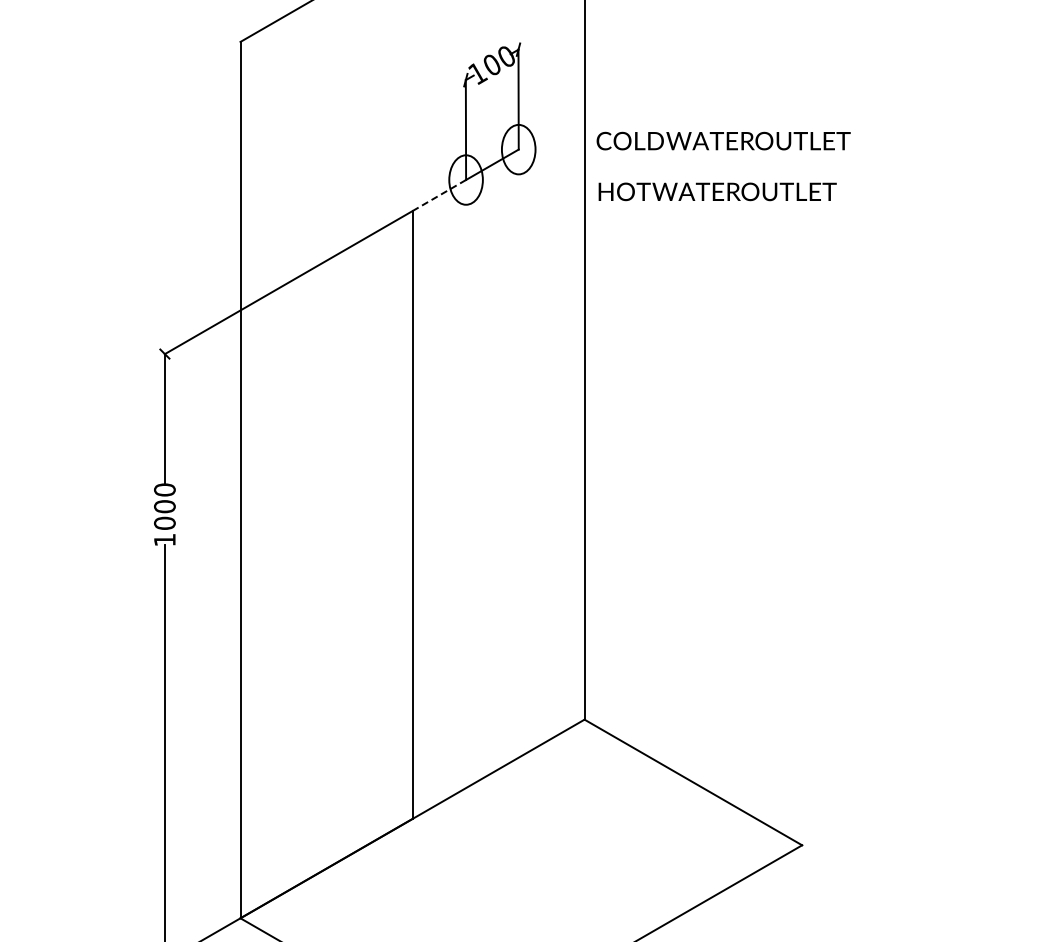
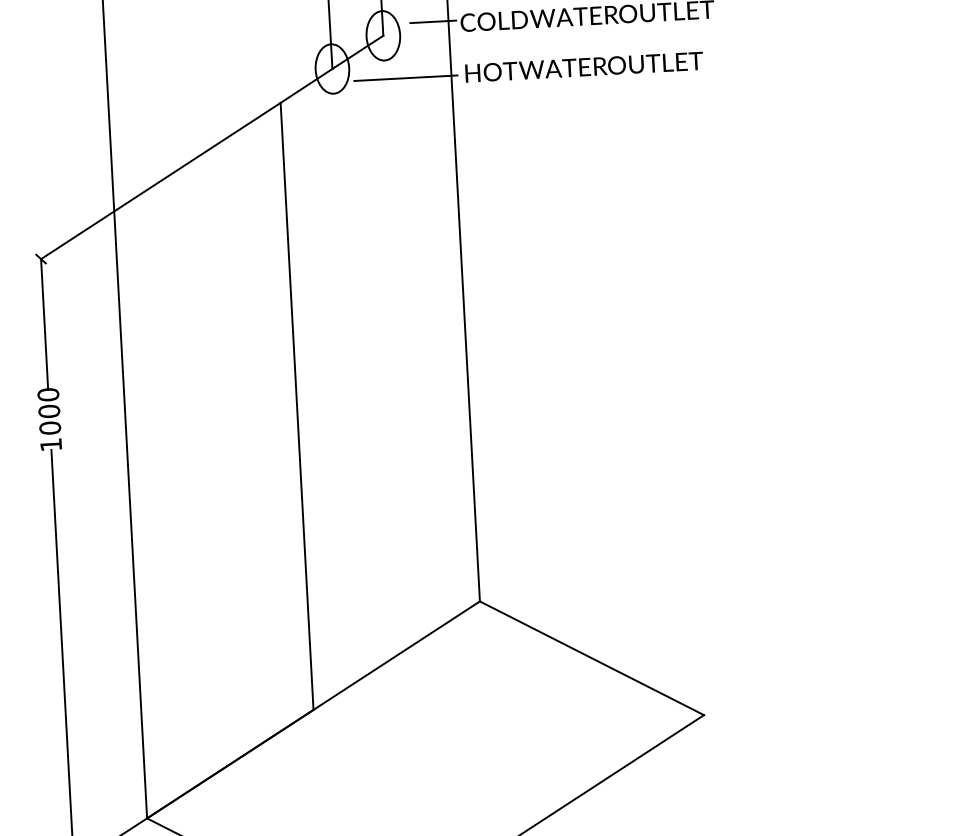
line: (569, 138) -> (433, 21), added
line: (538, 193) -> (405, 78), added
line: (439, 195) -> (306, 85), dashed -> solid

